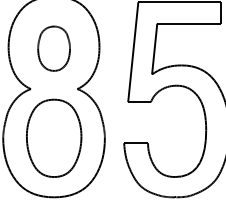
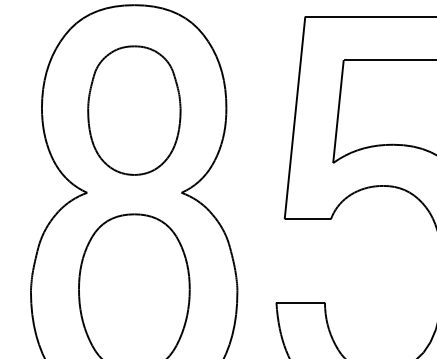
part: (53, 48) -> (133, 110), size x1.43

